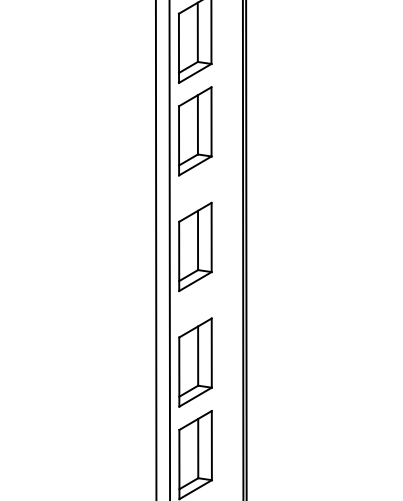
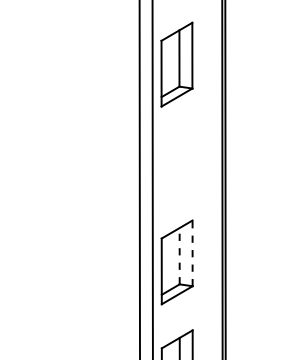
part: (195, 131) -> (177, 152), removed
line: (211, 237) -> (192, 253), solid -> dashed
line: (198, 240) -> (180, 256), solid -> dashed

